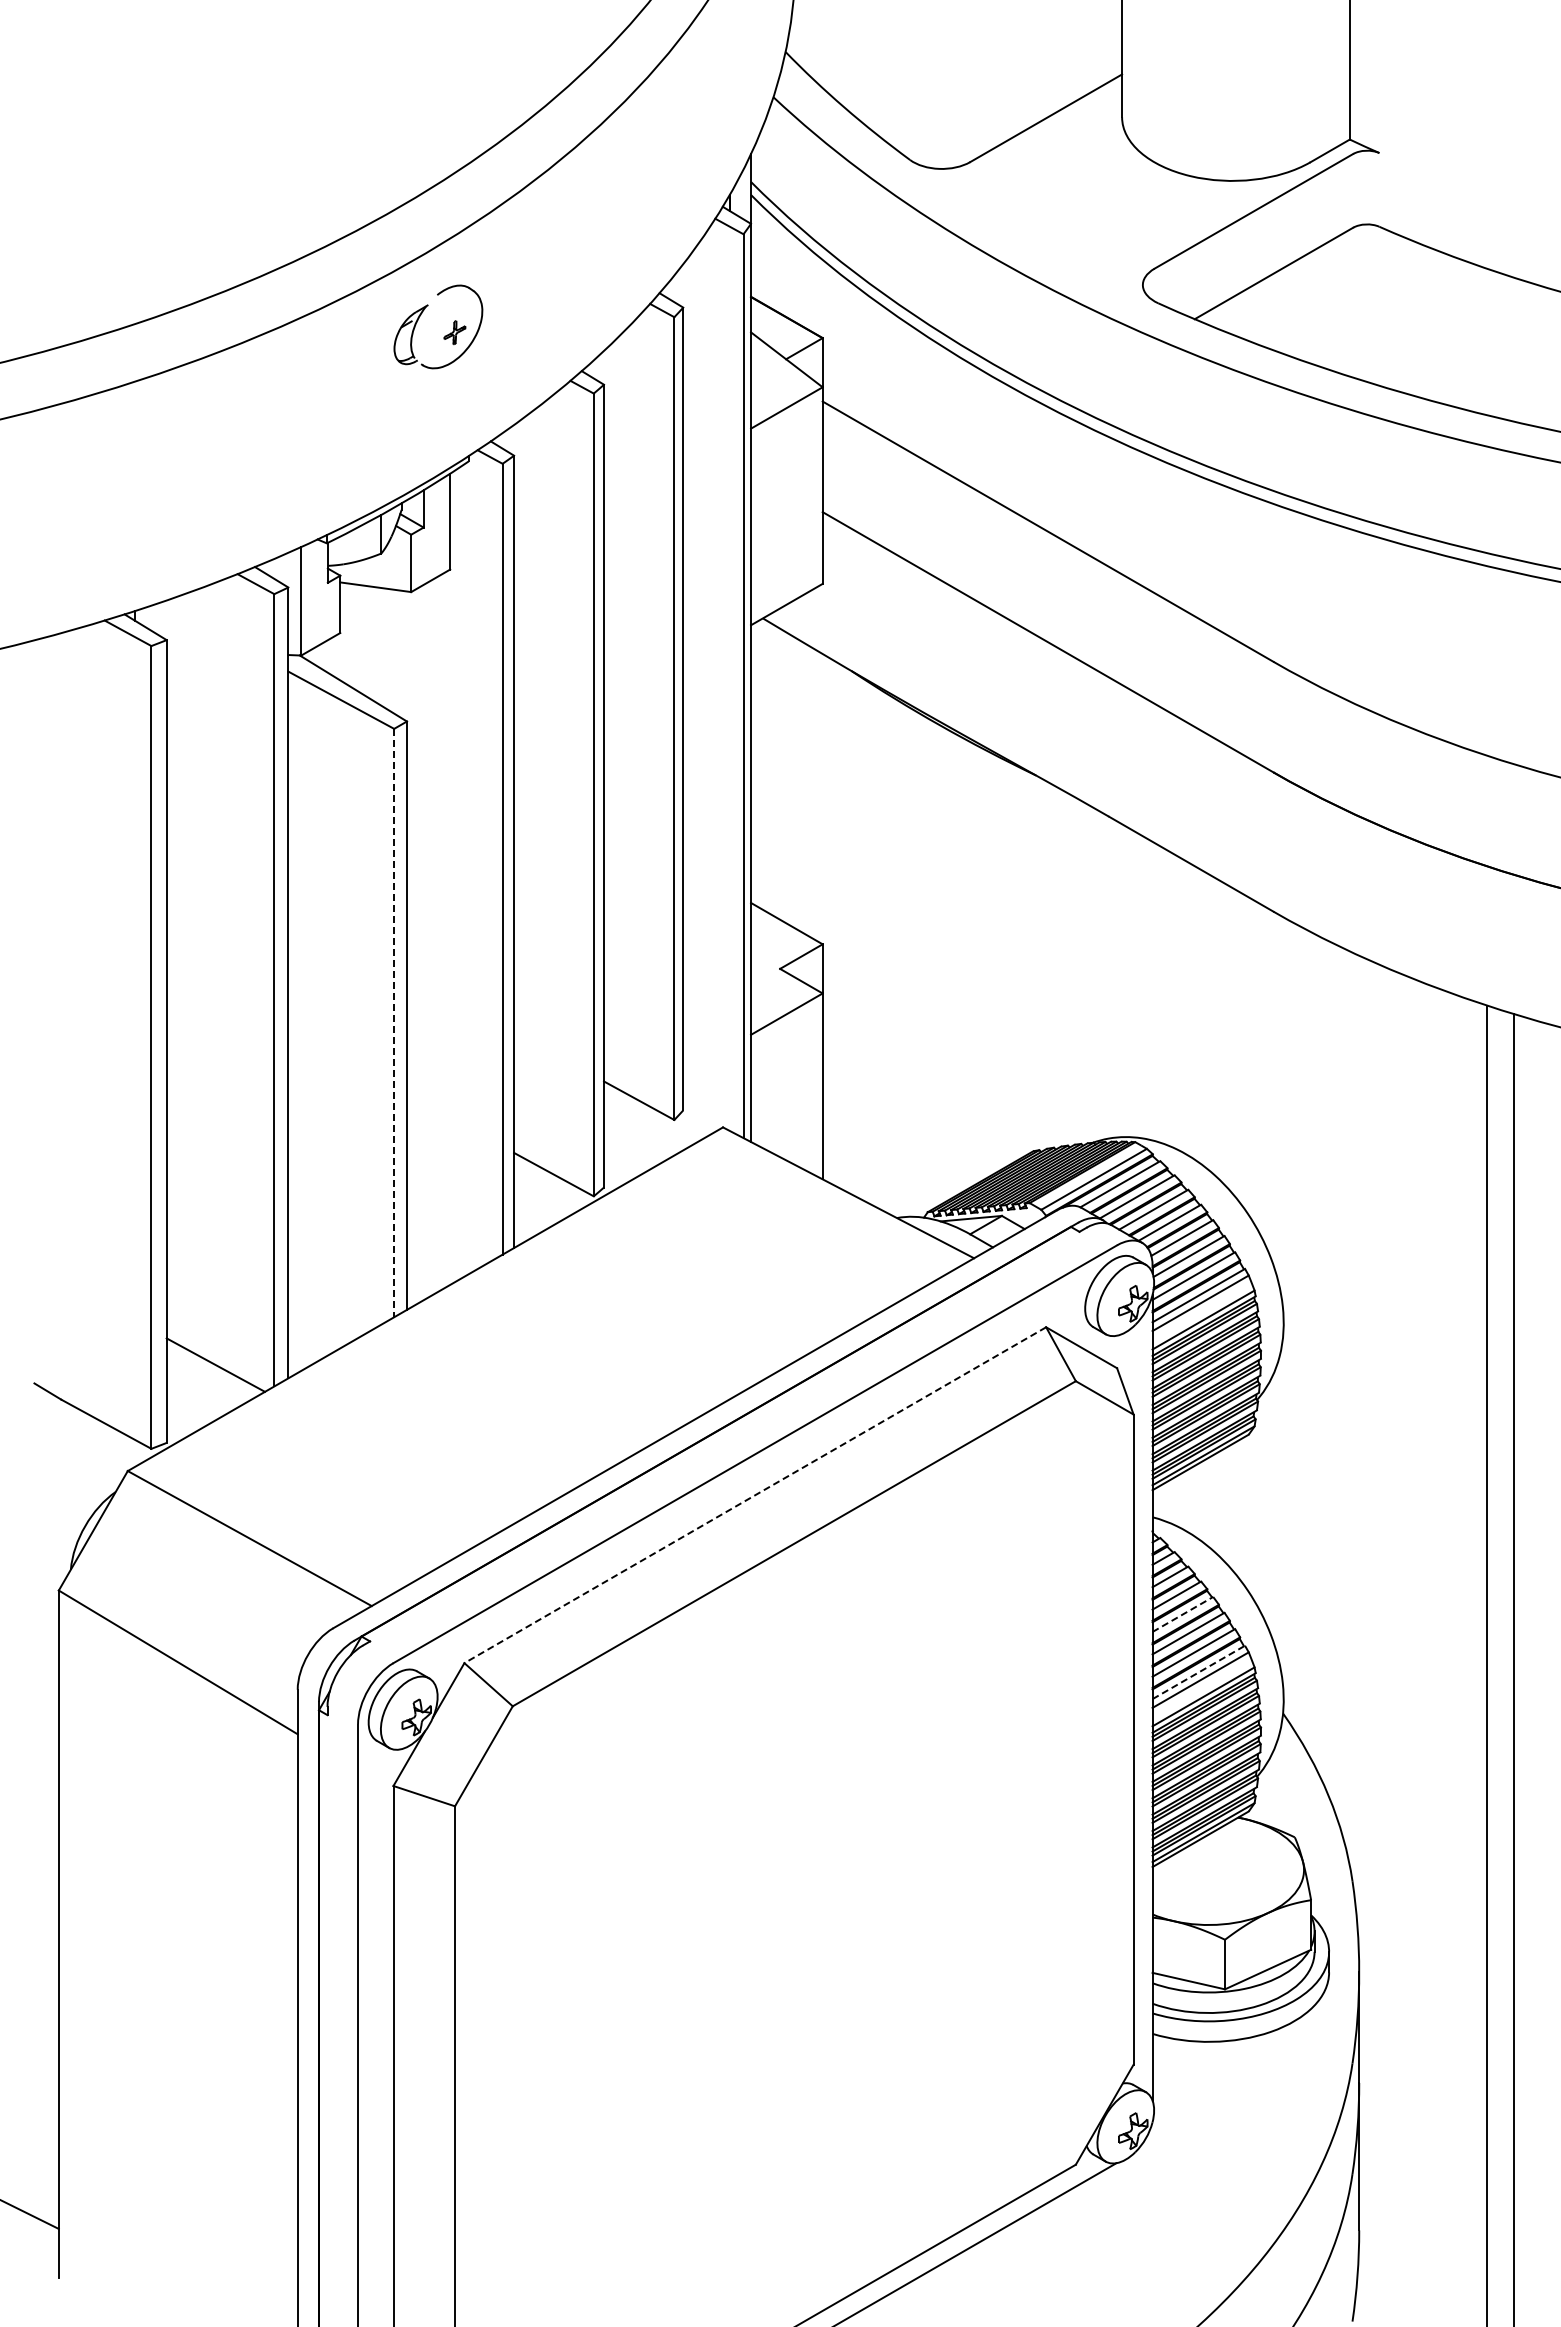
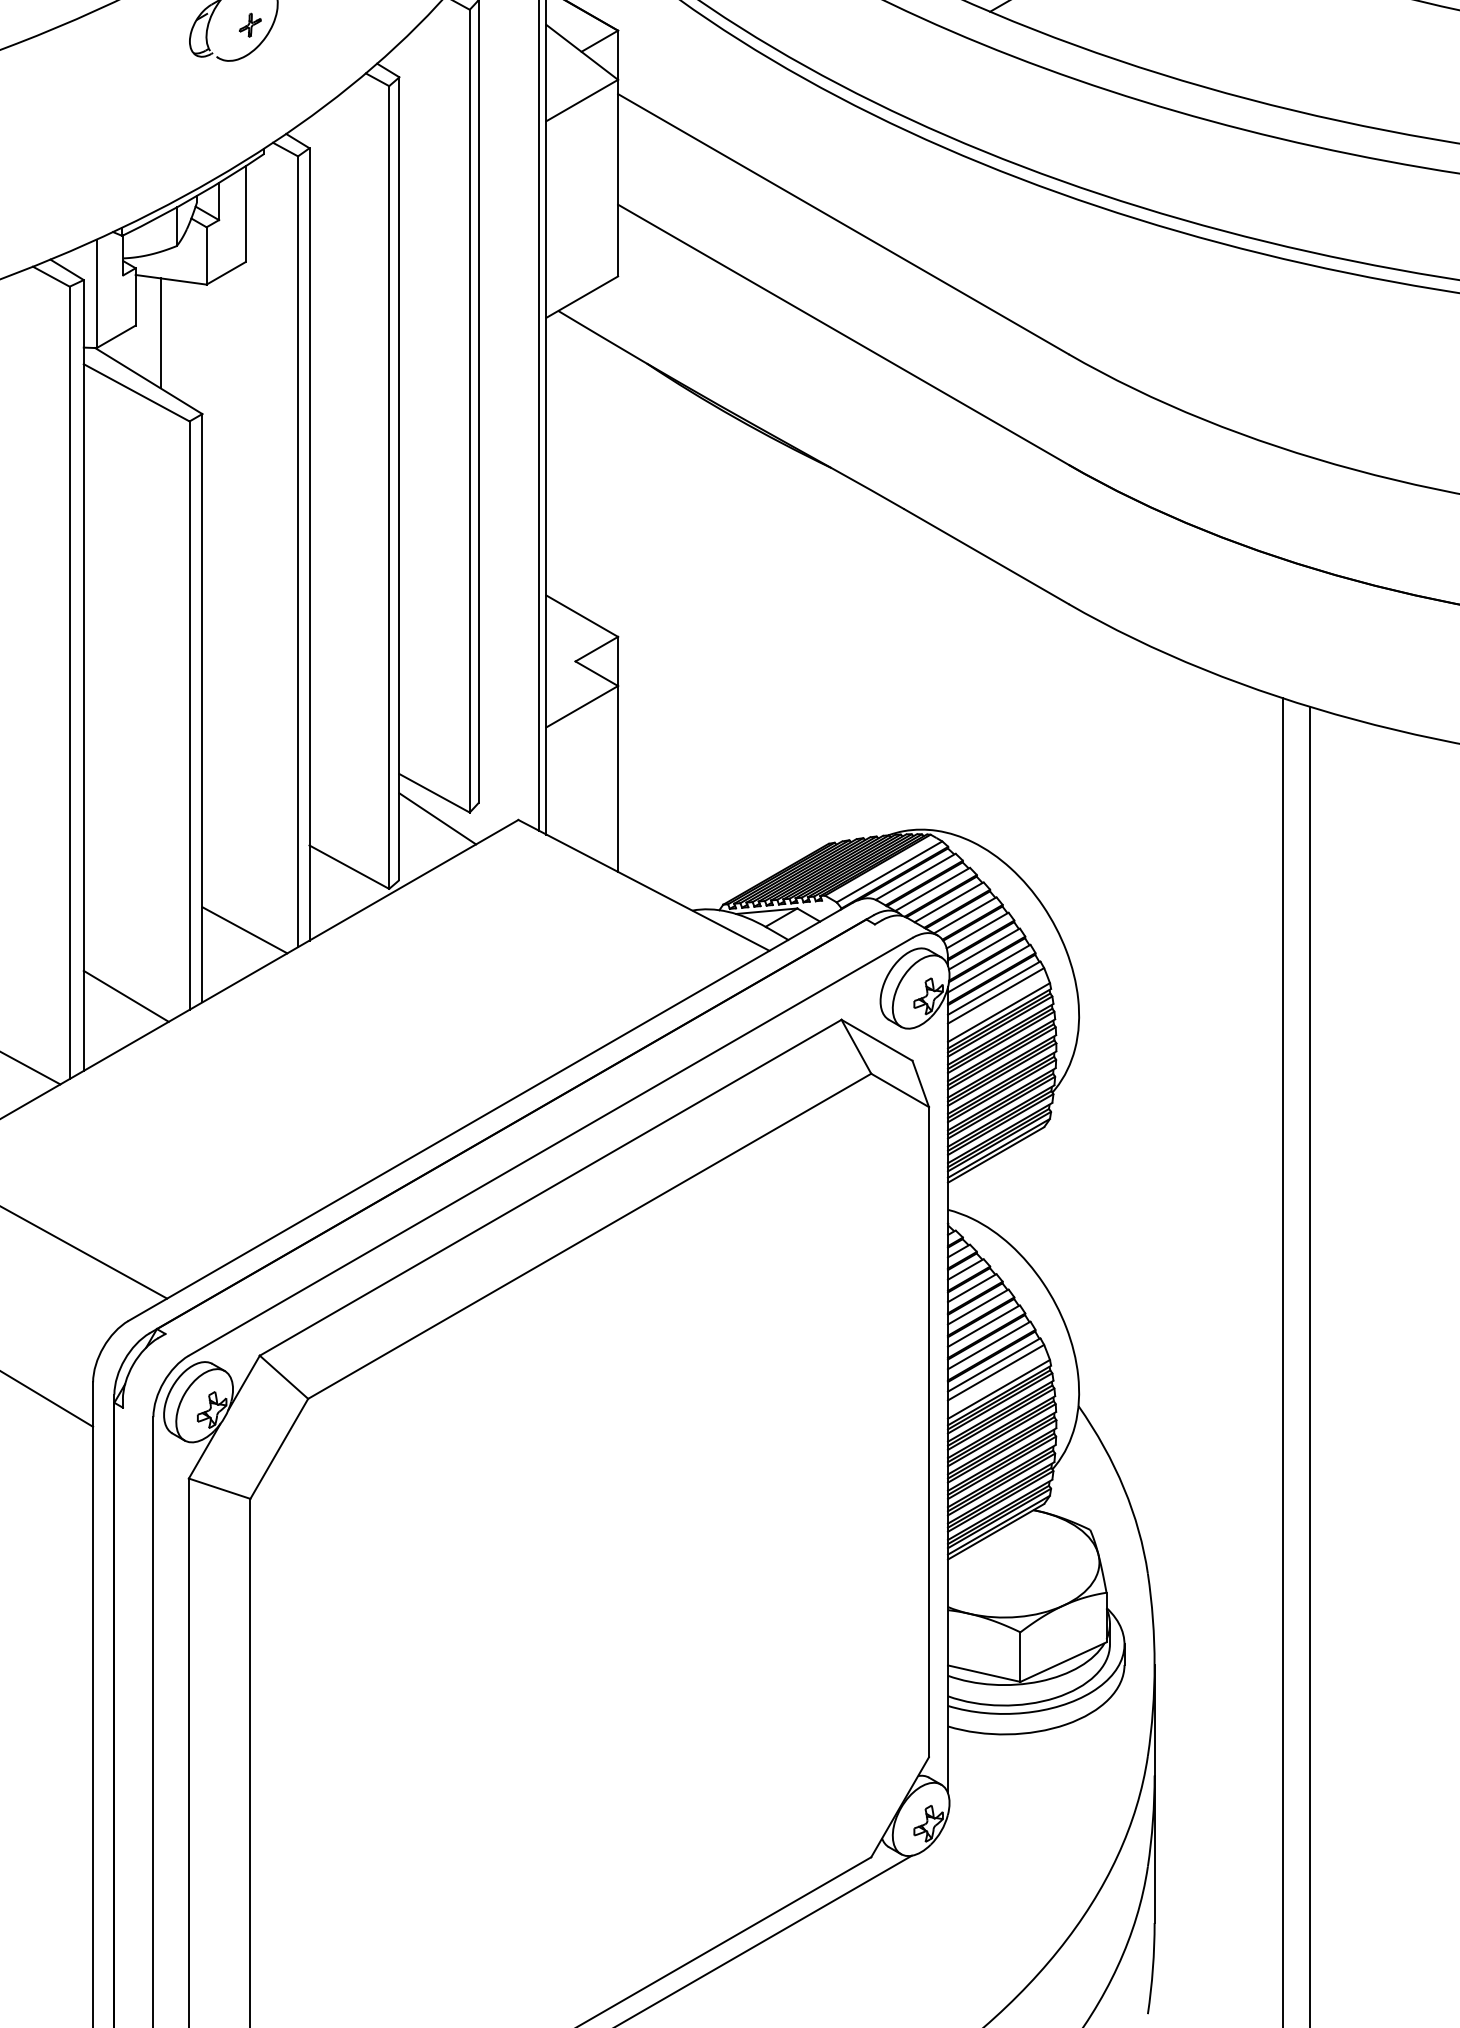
line: (365, 640) -> (160, 333), added
line: (394, 1023) -> (189, 716), dashed -> solid
line: (642, 1125) -> (437, 818), added
line: (448, 1237) -> (243, 930), added
line: (330, 1303) -> (125, 996), added
line: (755, 1495) -> (550, 1188), dashed -> solid
line: (1183, 1614) -> (978, 1307), dashed -> solid
line: (1199, 1672) -> (994, 1365), dashed -> solid

